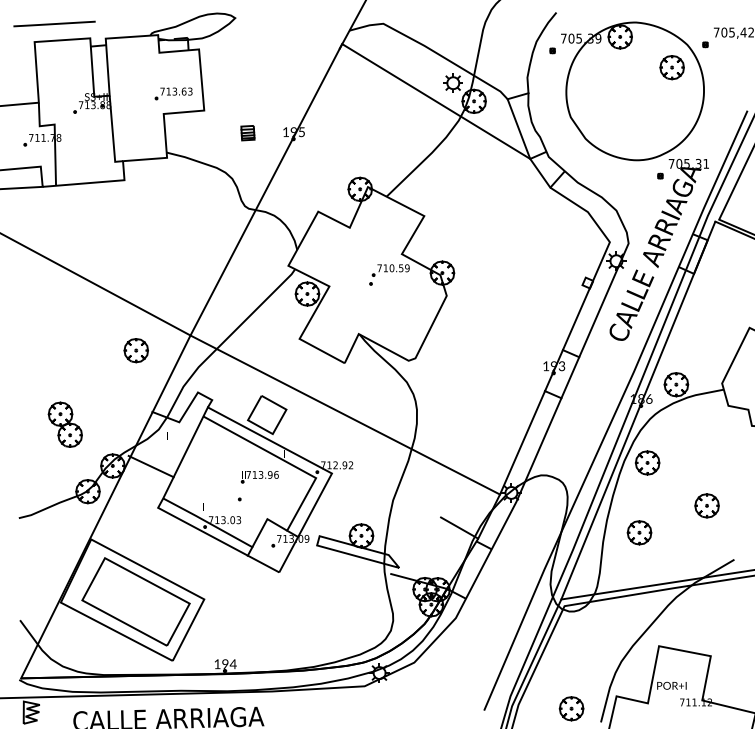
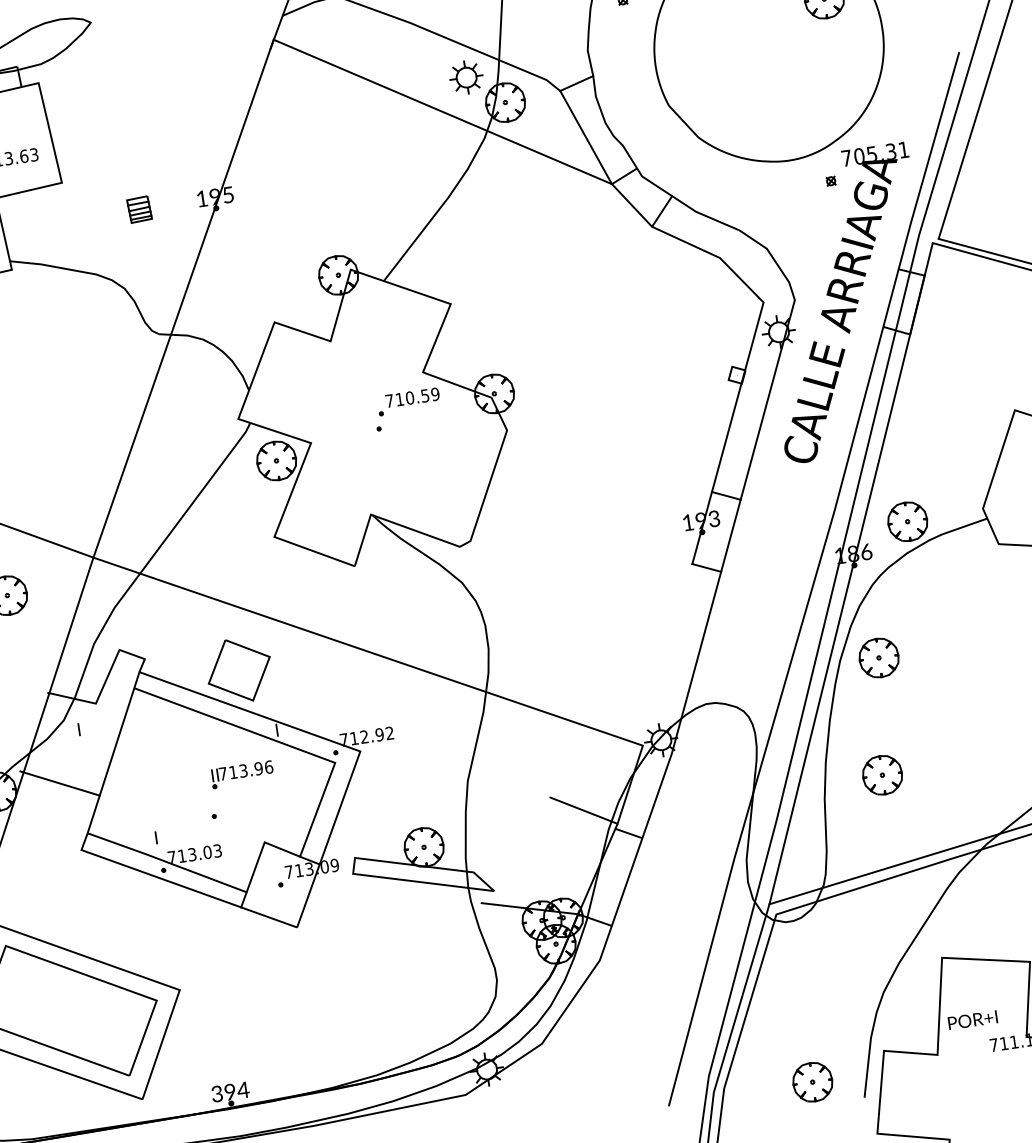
line: (522, 442) -> (667, 654), removed
part: (706, 505) -> (986, 714), removed
text: (217, 664) -> (217, 1094), 194 -> 394

